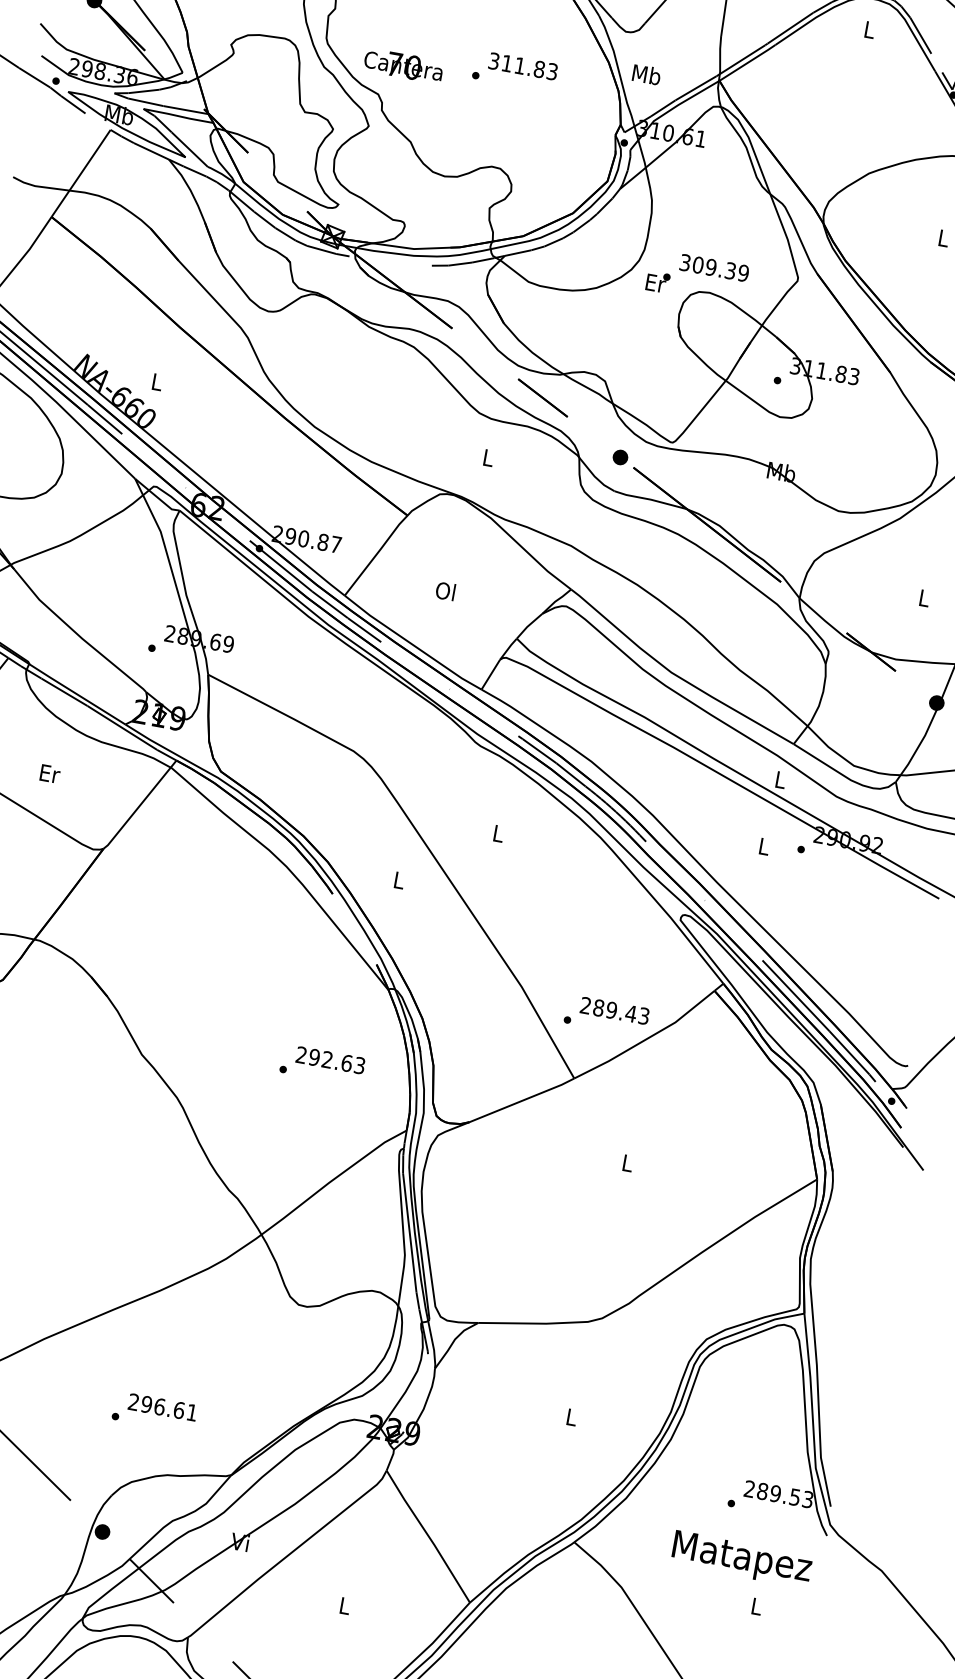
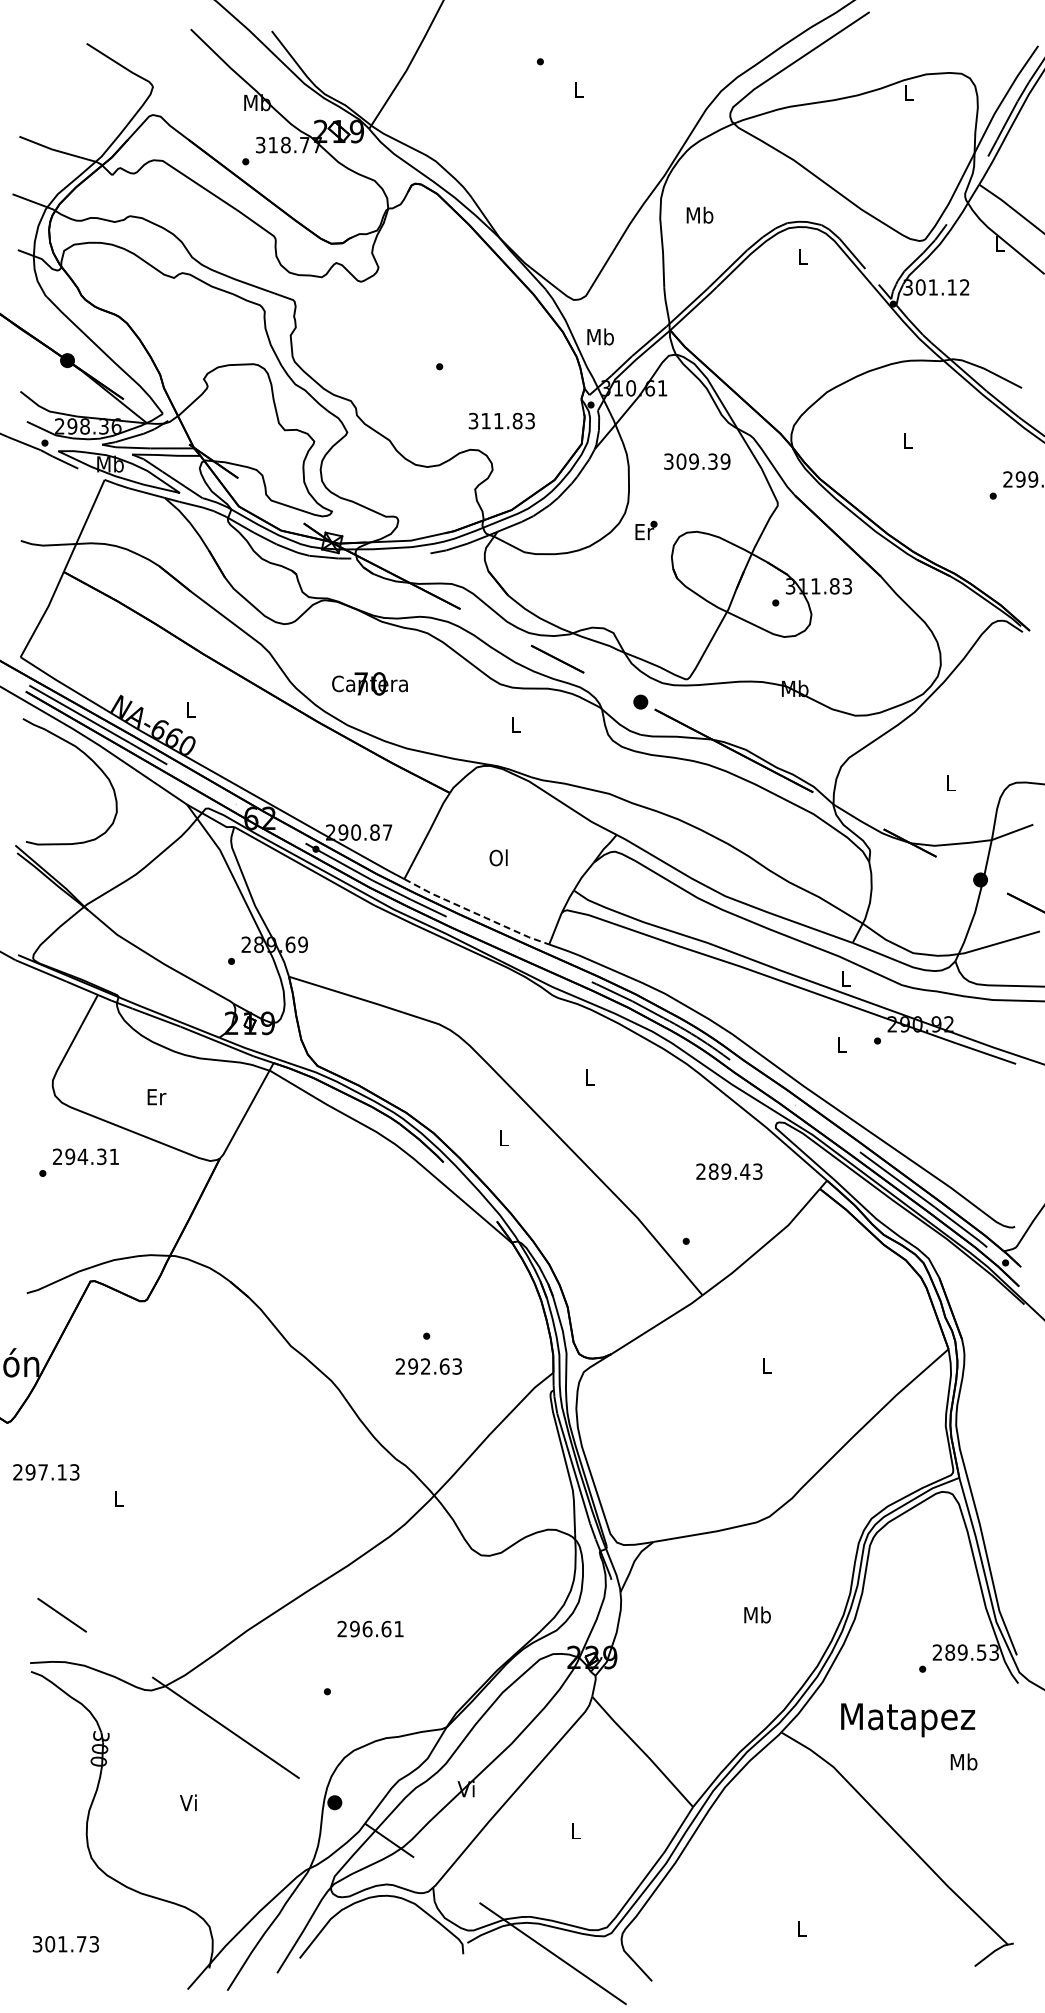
text: (403, 65) -> (369, 683), moved
text: (523, 65) -> (501, 420), moved
text: (714, 267) -> (697, 461), moved
line: (412, 644) -> (476, 913), solid -> dashed
text: (615, 1010) -> (729, 1171), moved
text: (330, 1060) -> (428, 1366), moved
text: (162, 1406) -> (370, 1628), moved
text: (571, 1416) -> (757, 1614), L -> Mb
text: (742, 1559) -> (908, 1720), moved
text: (756, 1605) -> (963, 1761), L -> Mb

